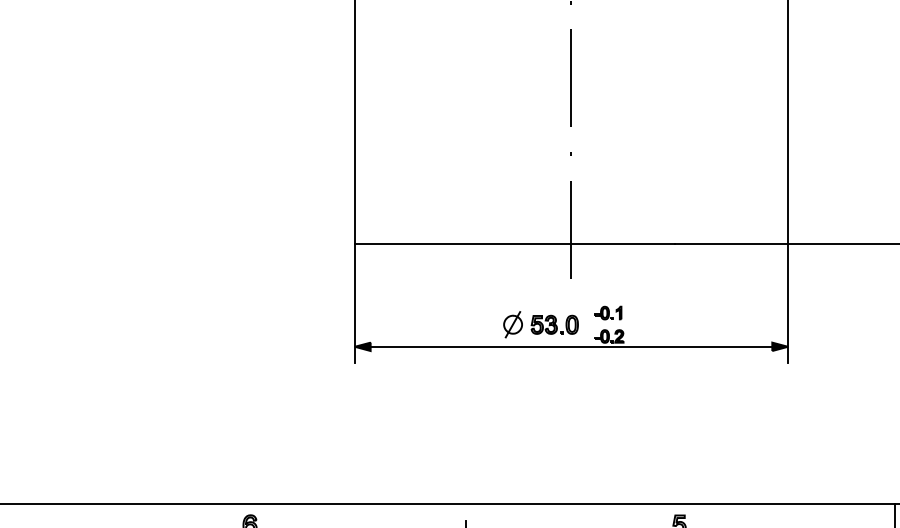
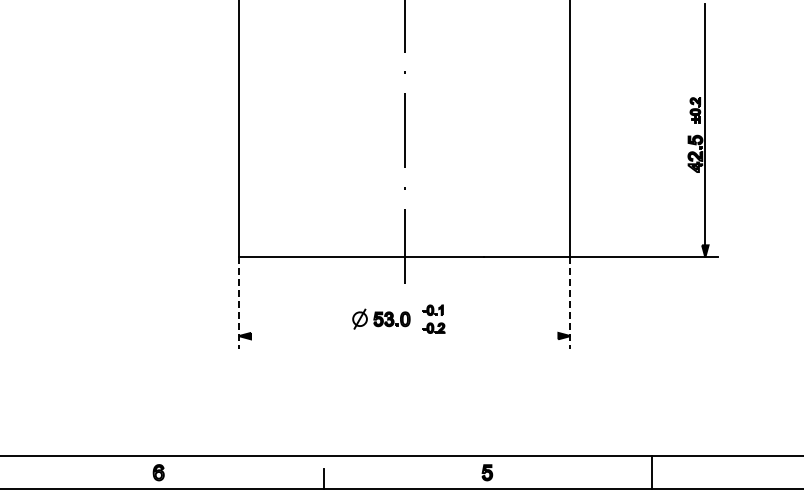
line: (354, 304) -> (238, 303), solid -> dashed
line: (788, 304) -> (570, 303), solid -> dashed
line: (571, 347) -> (404, 336), removed

